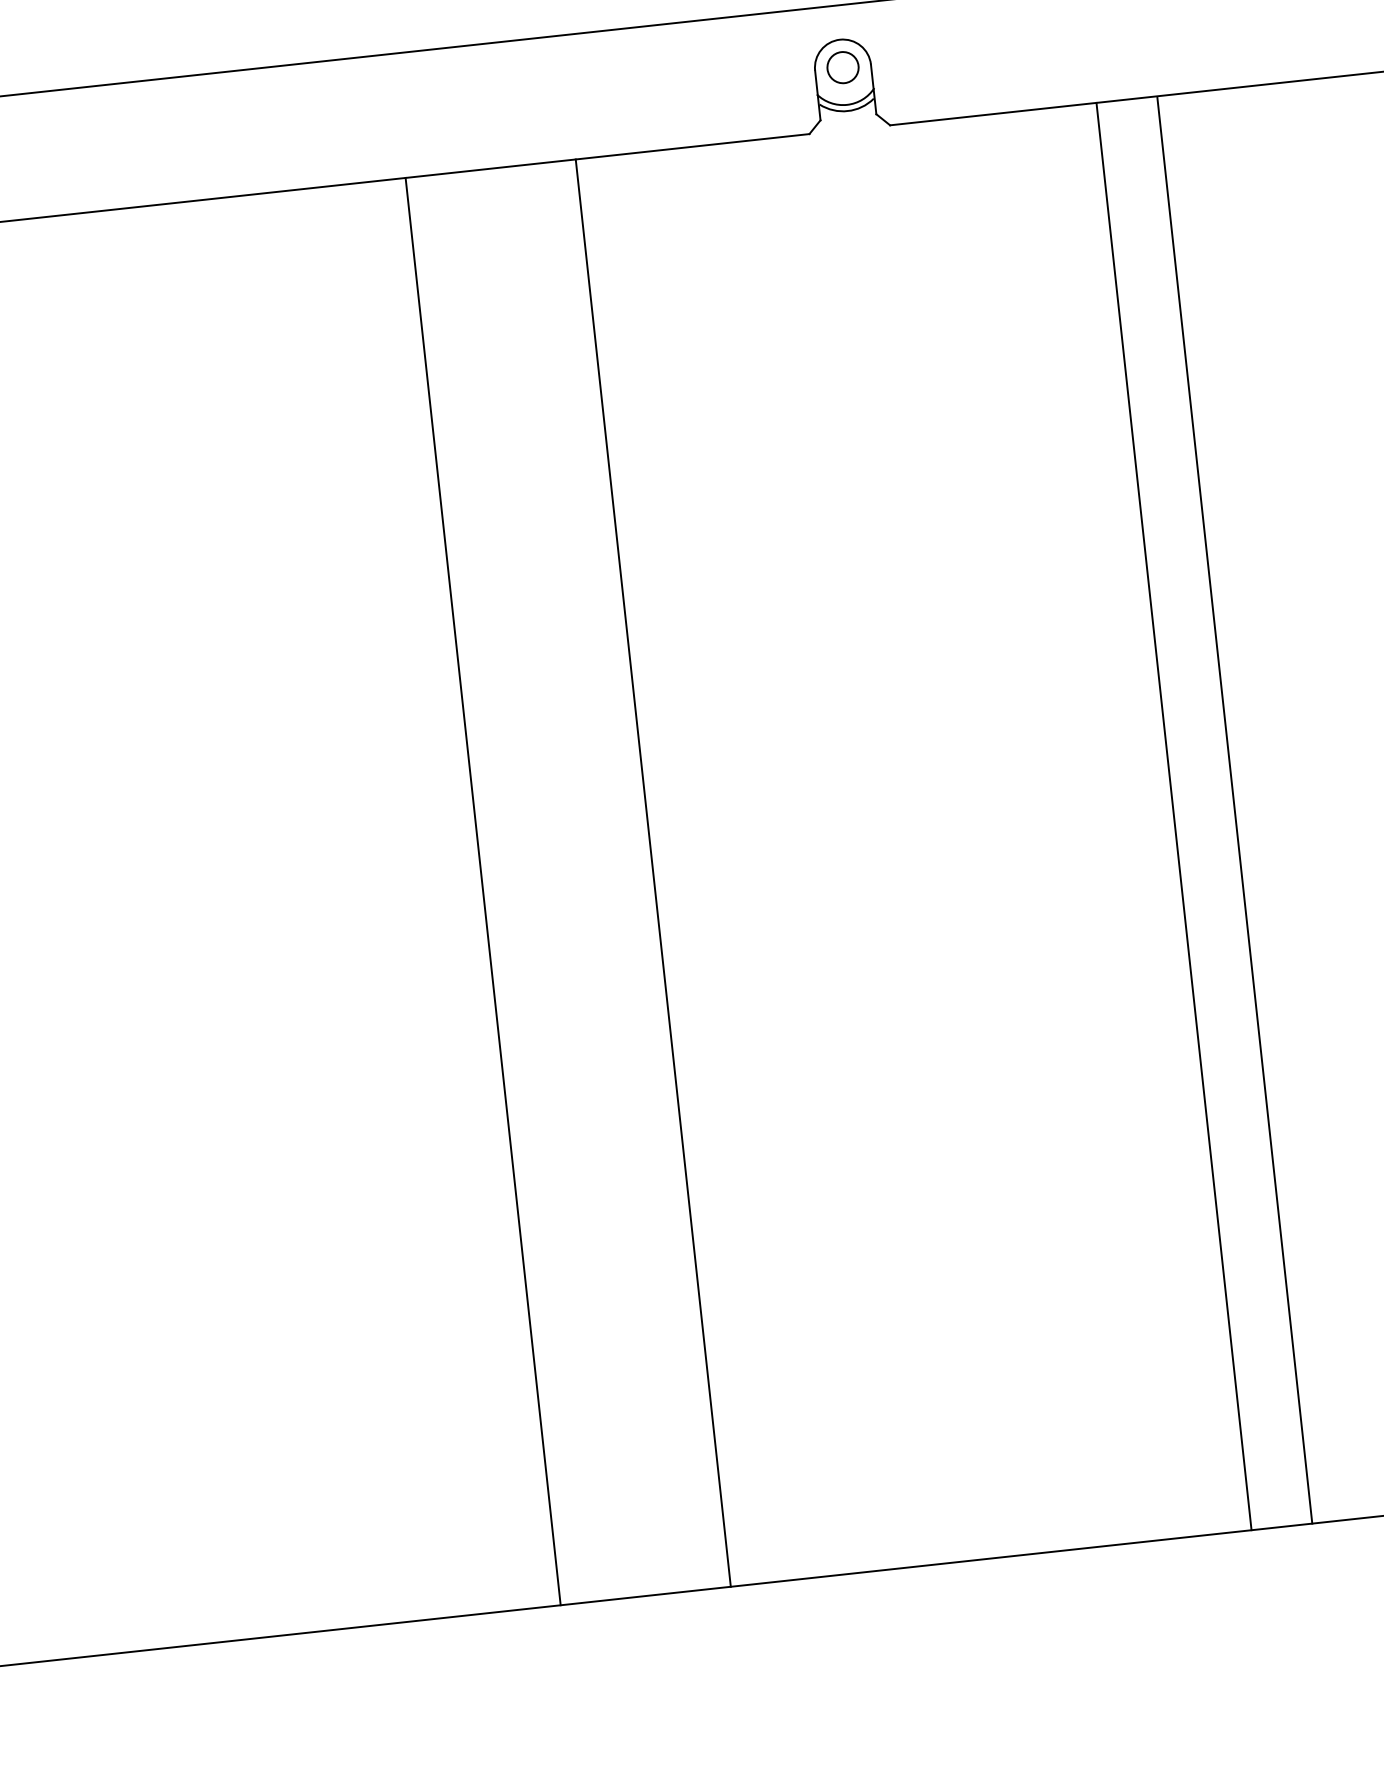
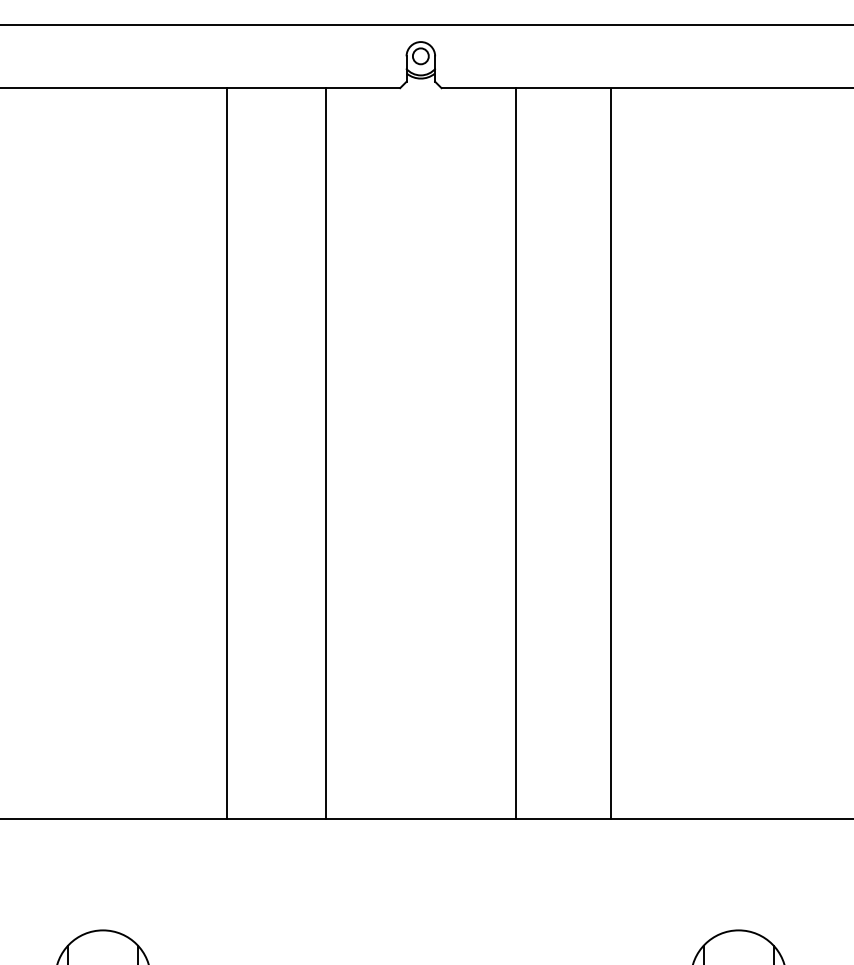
line: (1235, 811) -> (611, 454), moved
line: (1174, 816) -> (516, 453), moved
line: (653, 872) -> (325, 453), moved
line: (483, 891) -> (227, 453), moved

